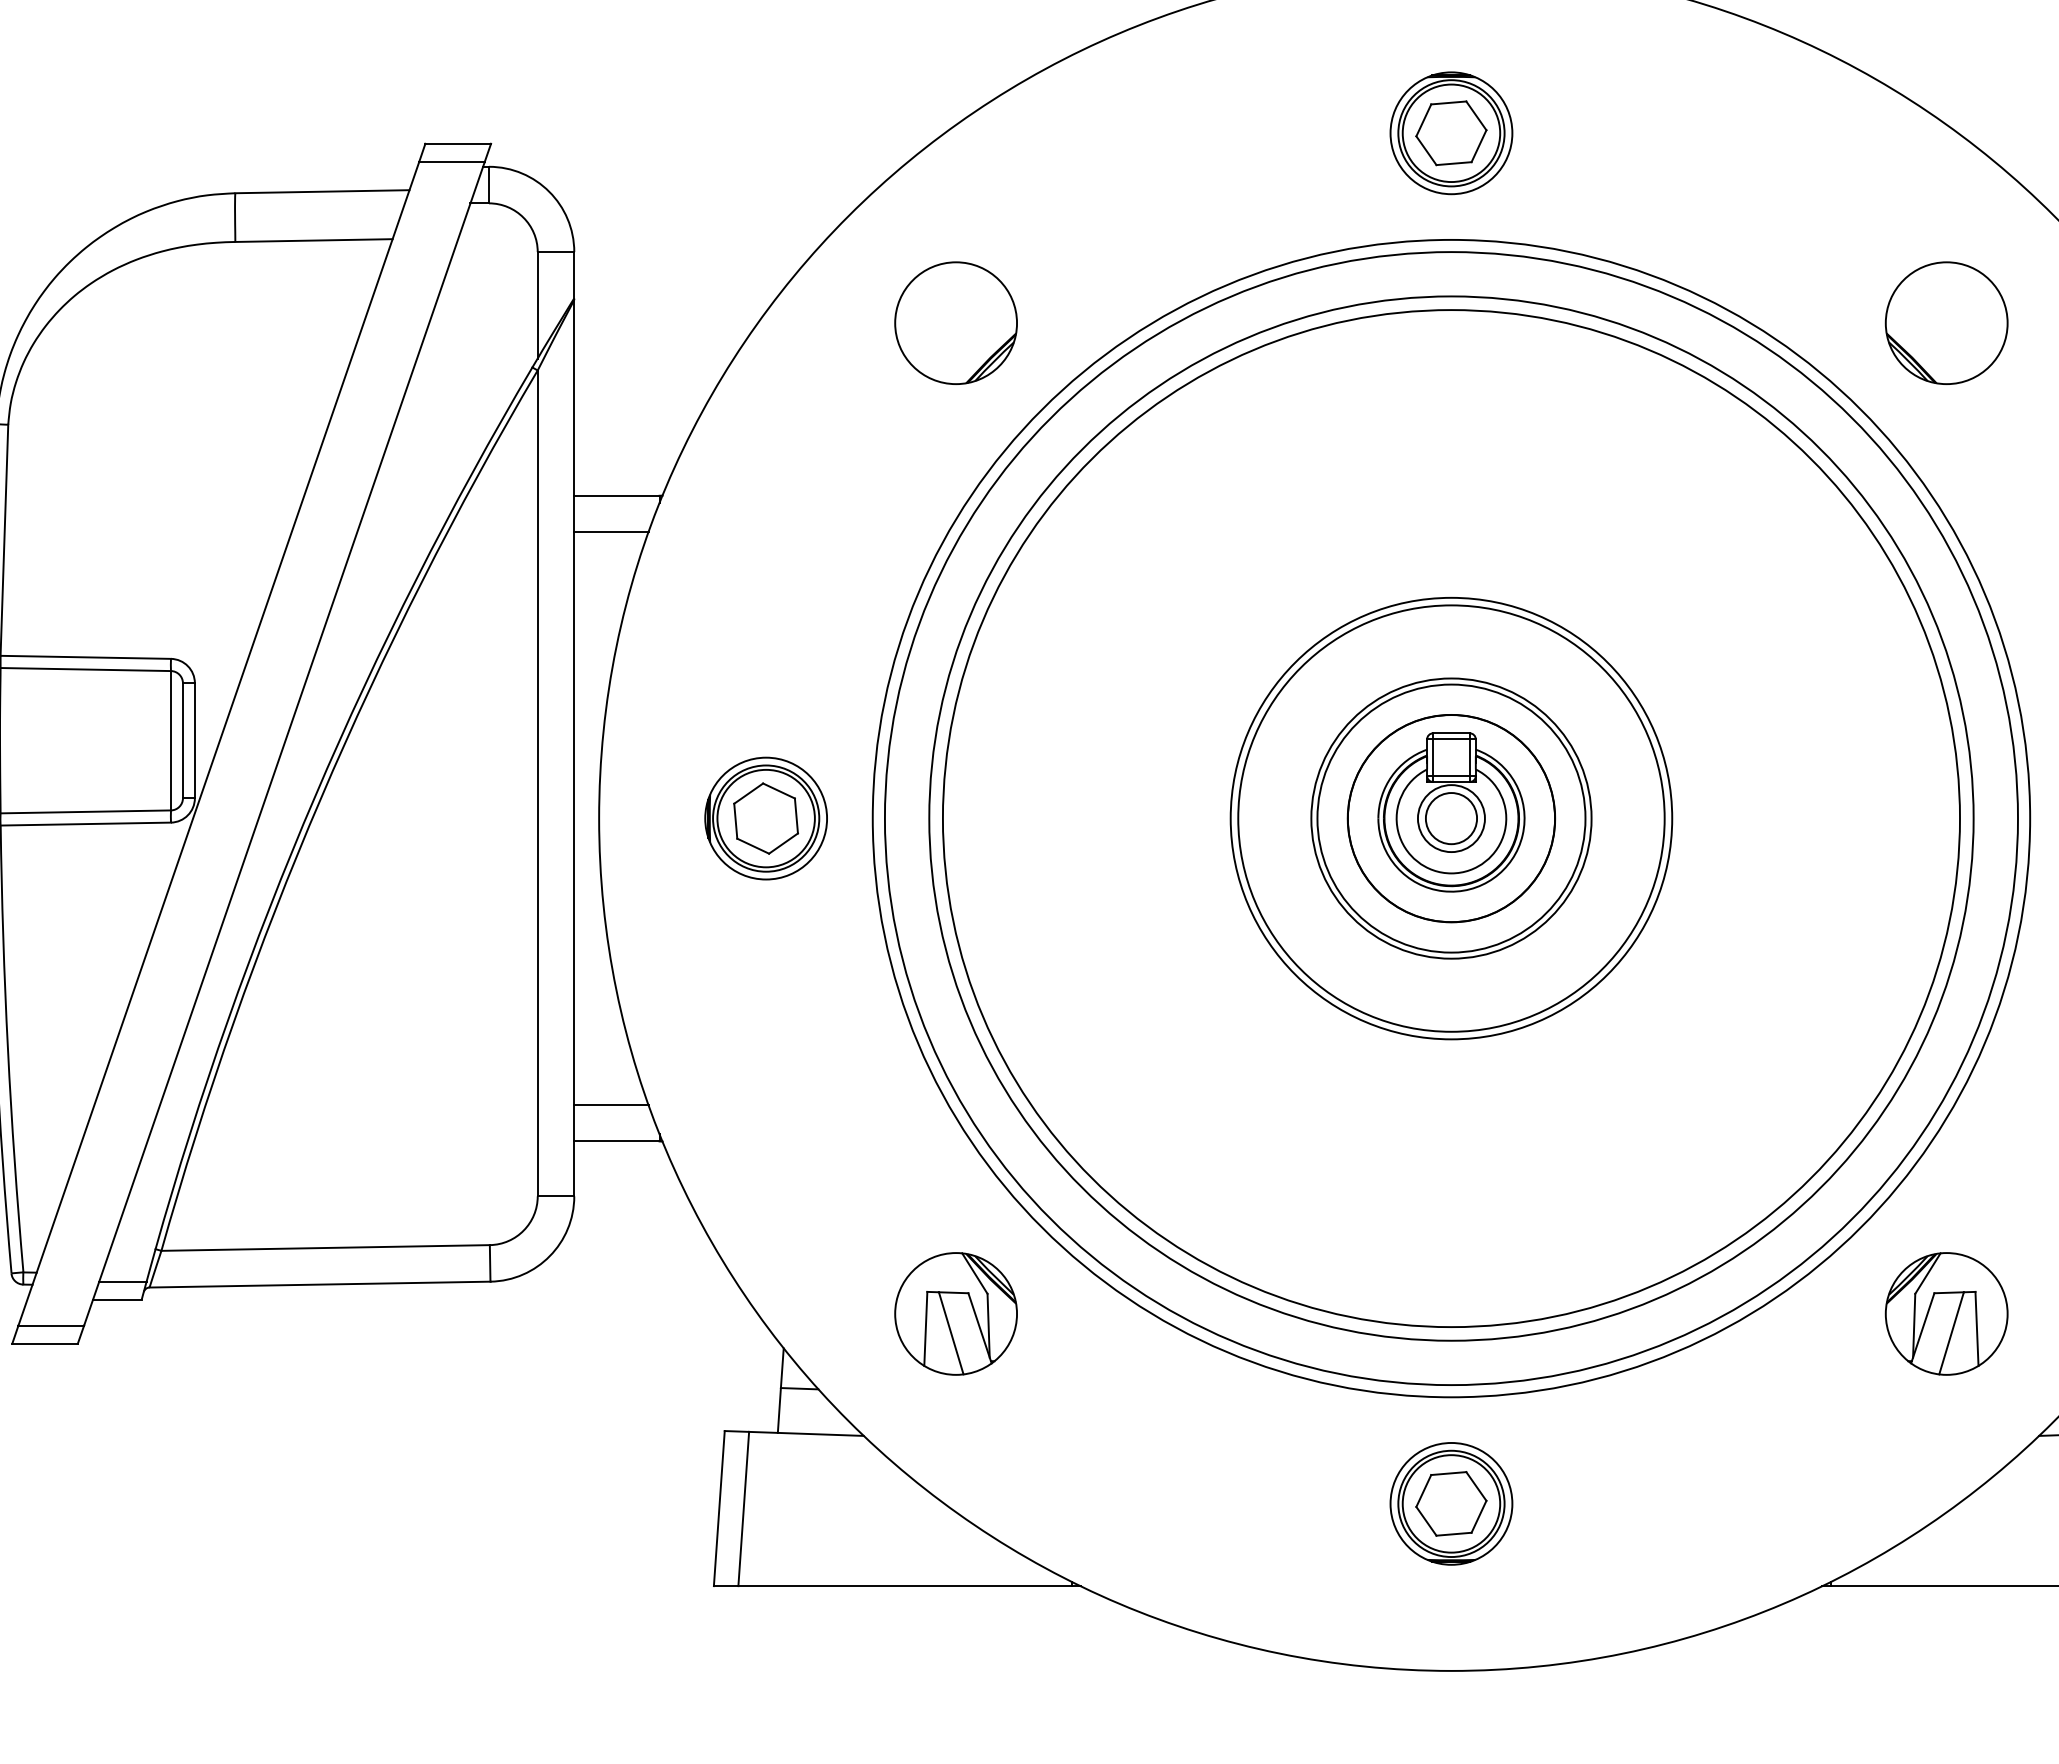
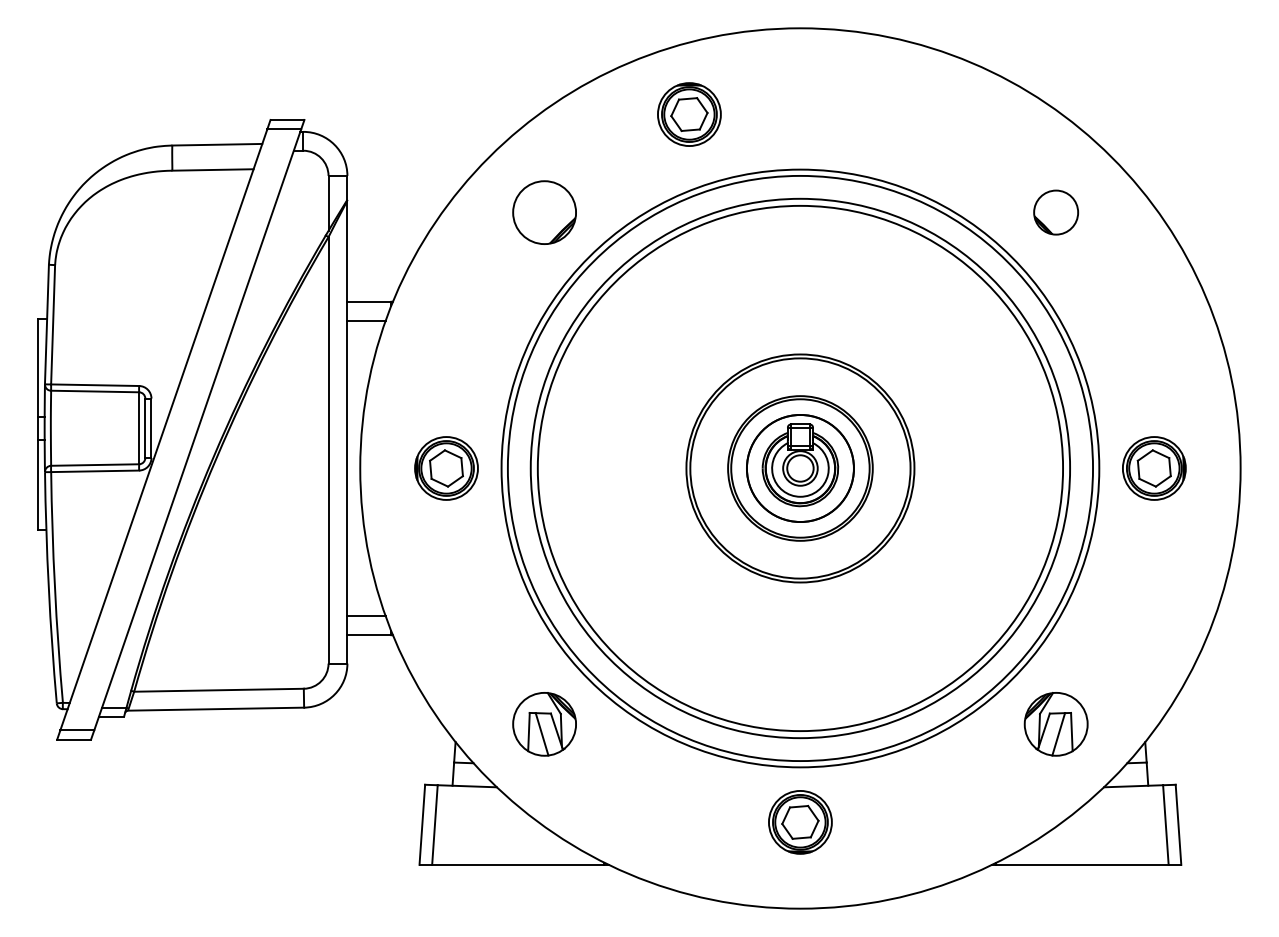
part: (1451, 133) -> (689, 114), moved
part: (1945, 322) -> (1055, 212), size x0.7

